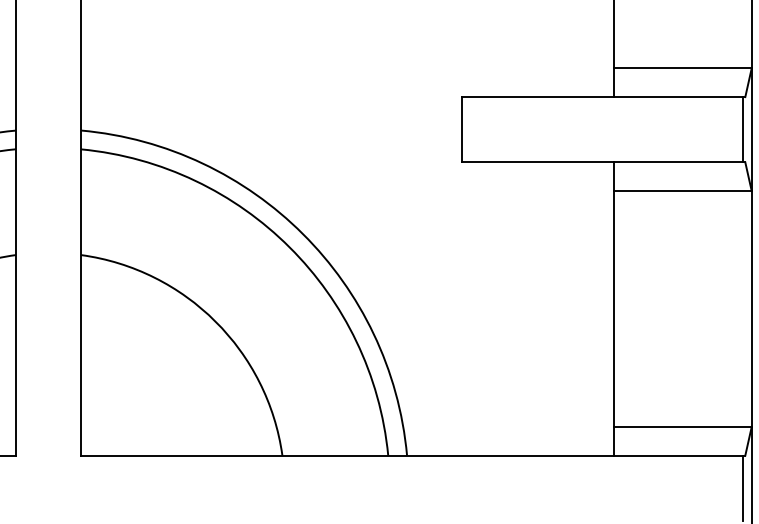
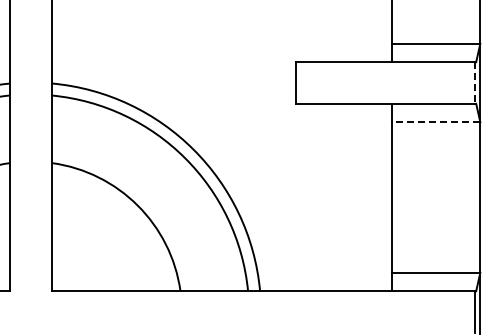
line: (742, 130) -> (474, 83), solid -> dashed
line: (681, 191) -> (435, 122), solid -> dashed

